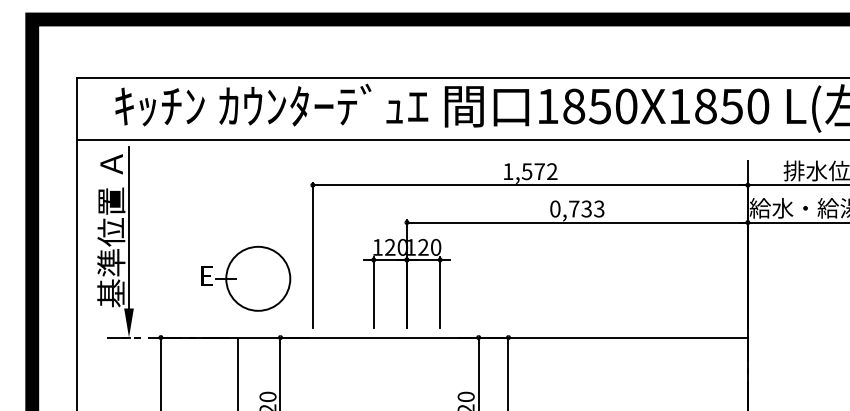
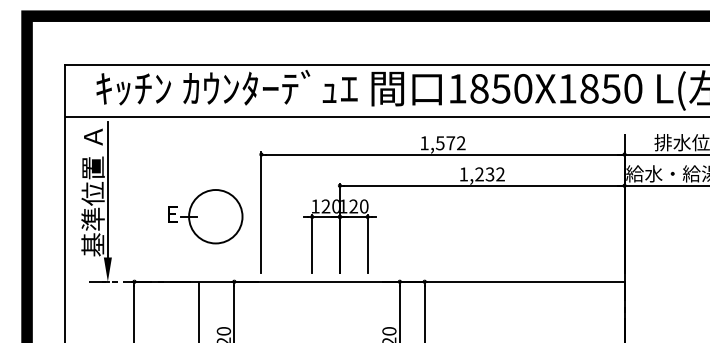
text: (576, 209) -> (481, 174), 0,733 -> 1,232
part: (245, 278) -> (205, 216), moved

